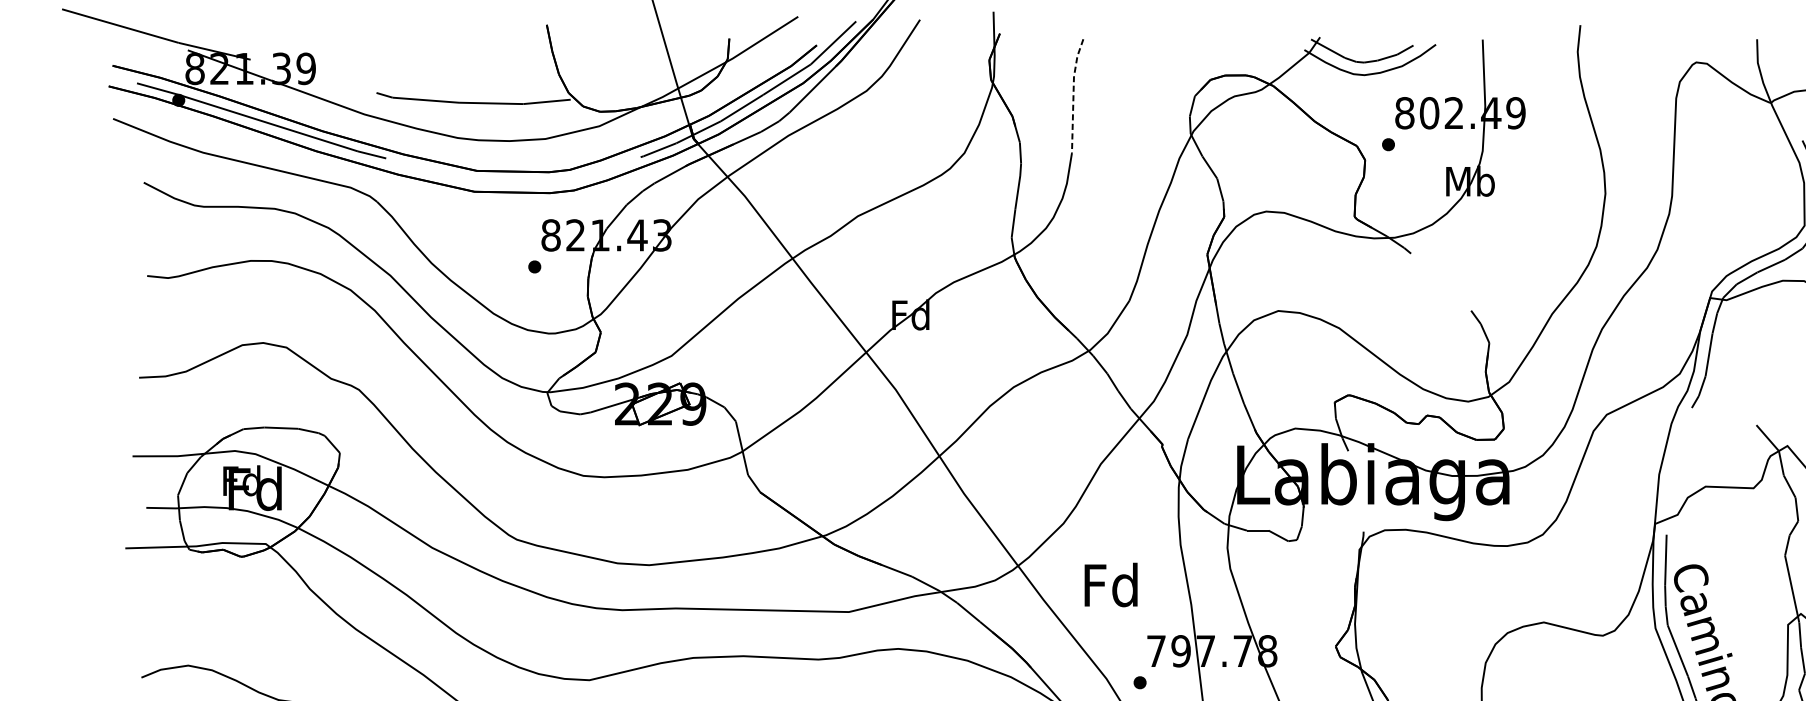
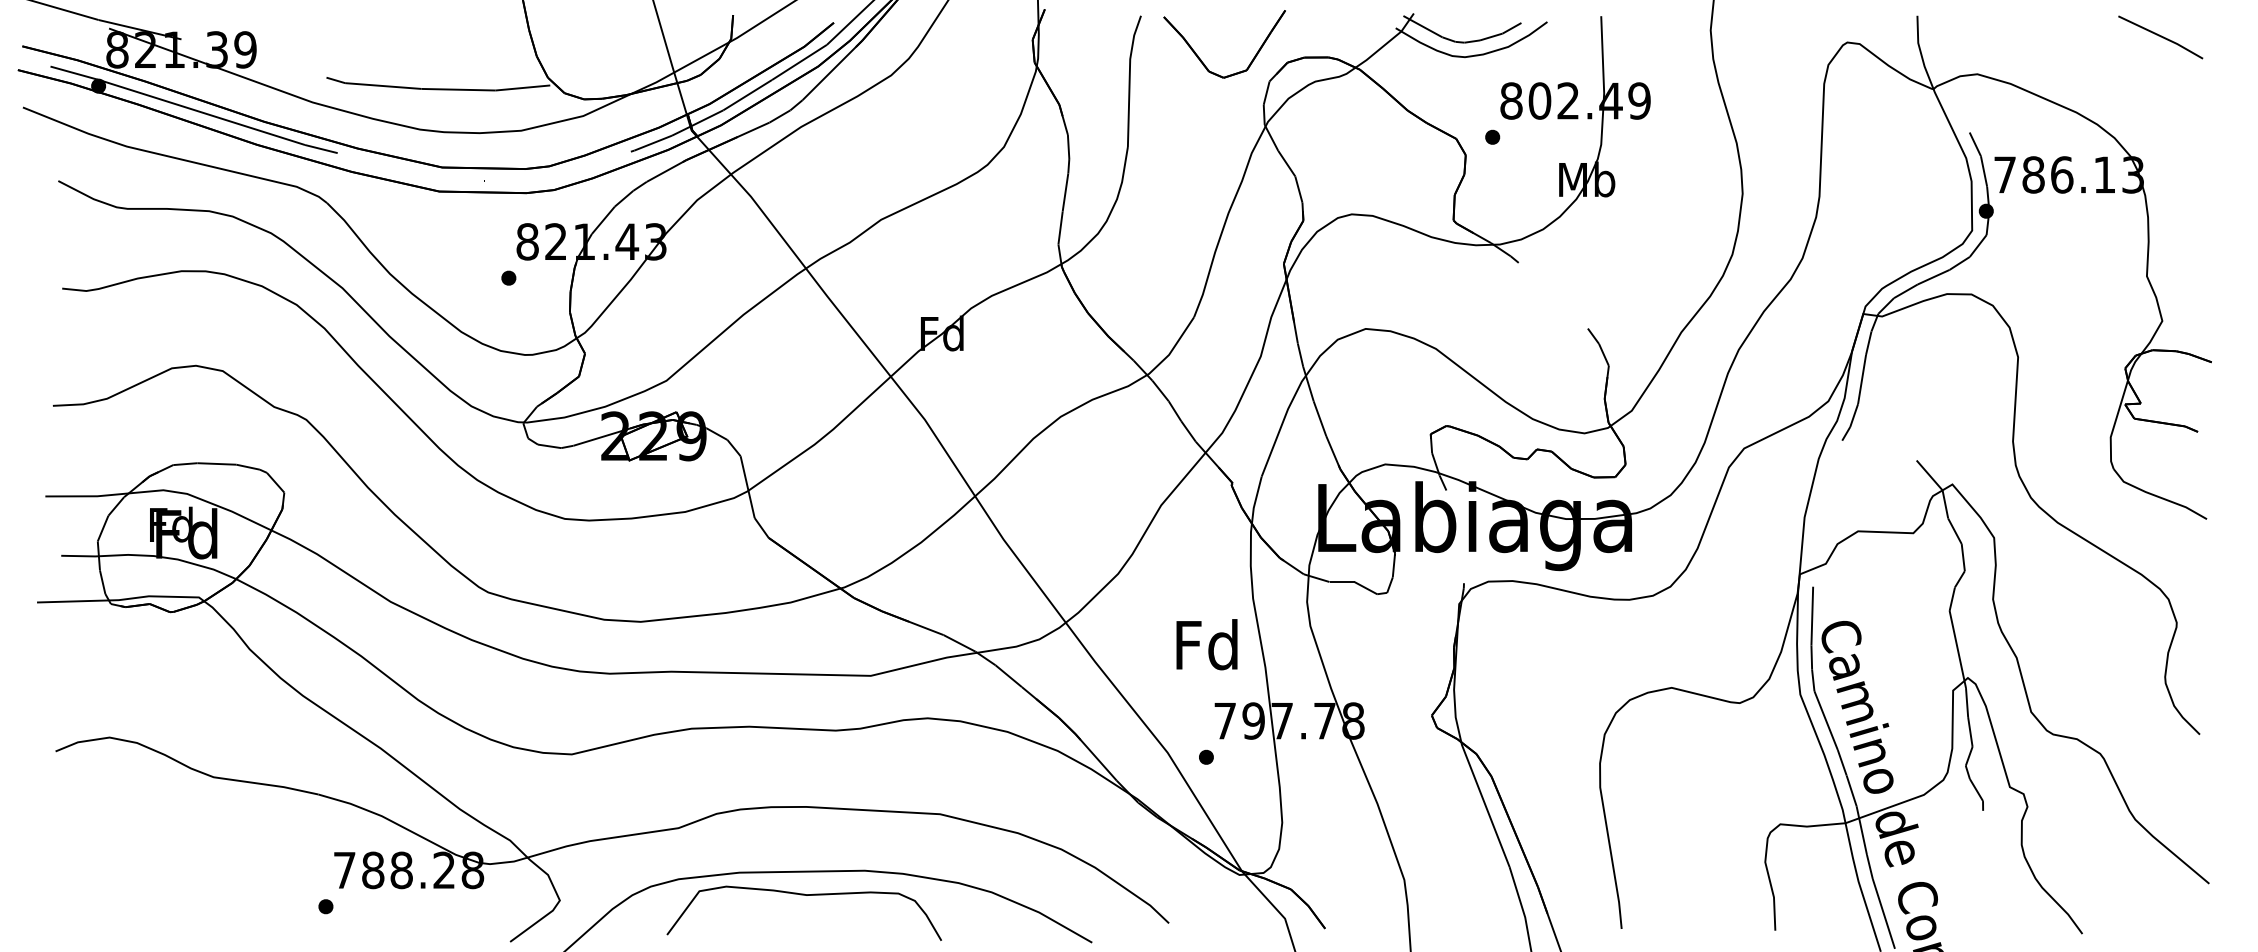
part: (1135, 77) -> (1201, 59), added
line: (1073, 94) -> (1129, 79), dashed -> solid
text: (1110, 584) -> (1206, 644), moved

